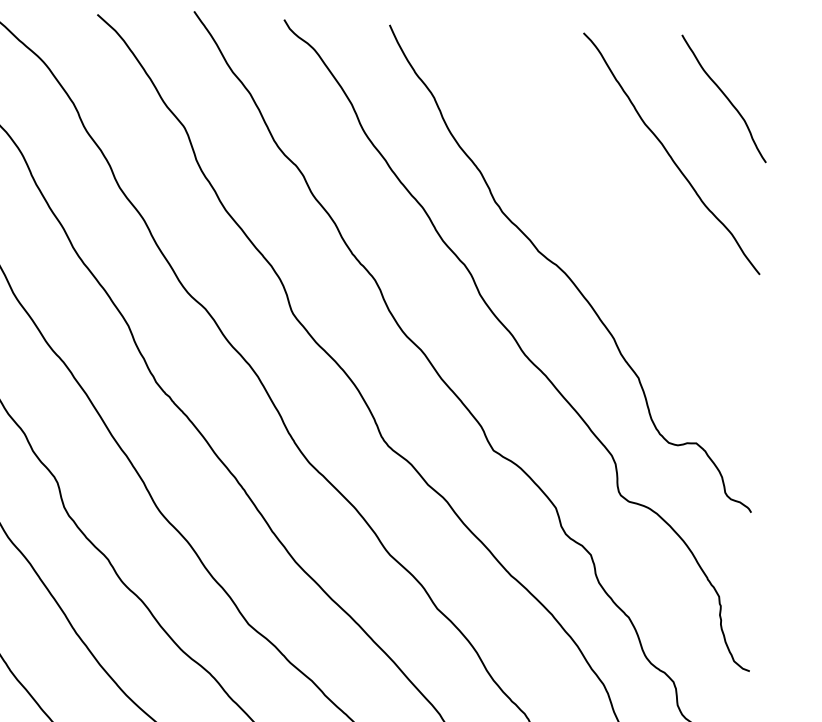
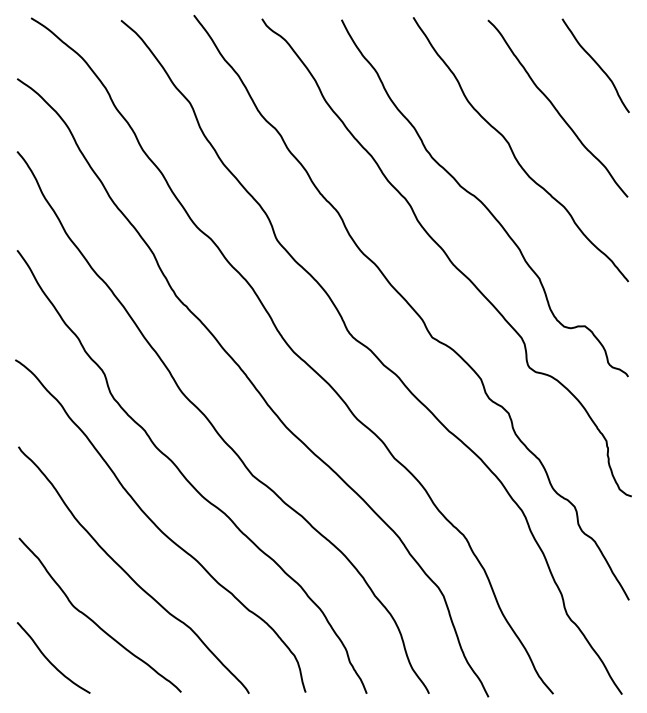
curve: (611, 210) -> (514, 153), added

